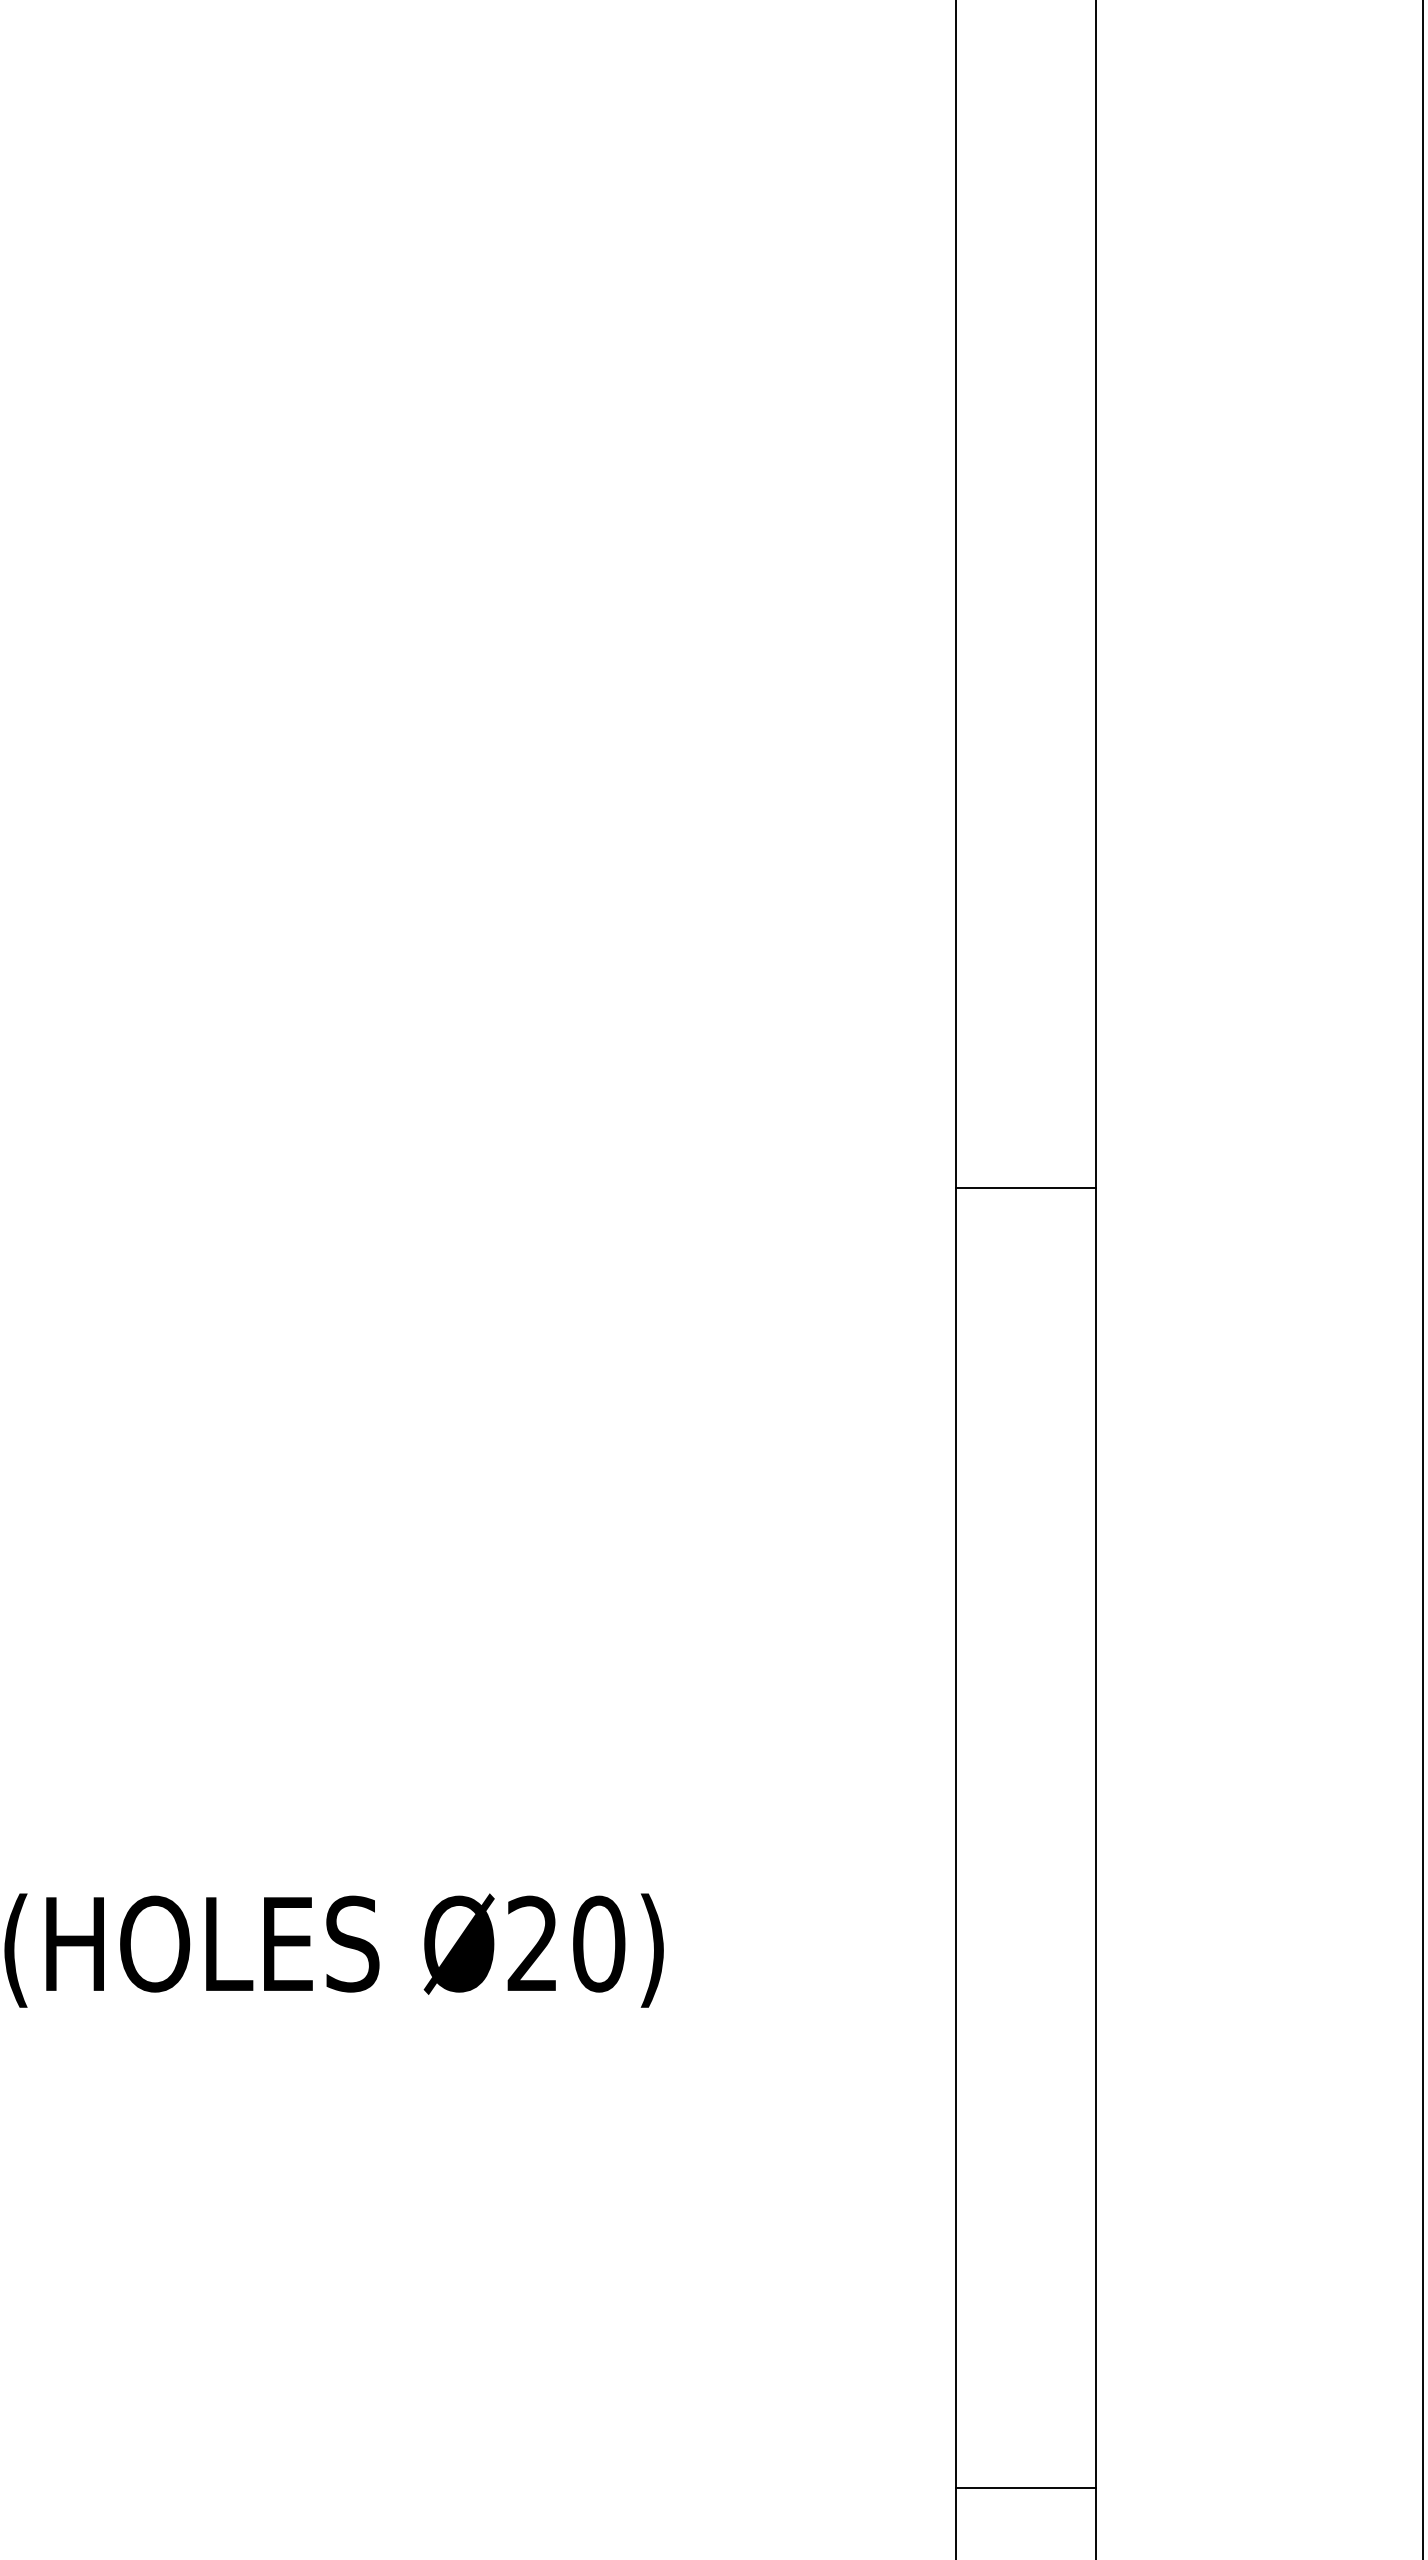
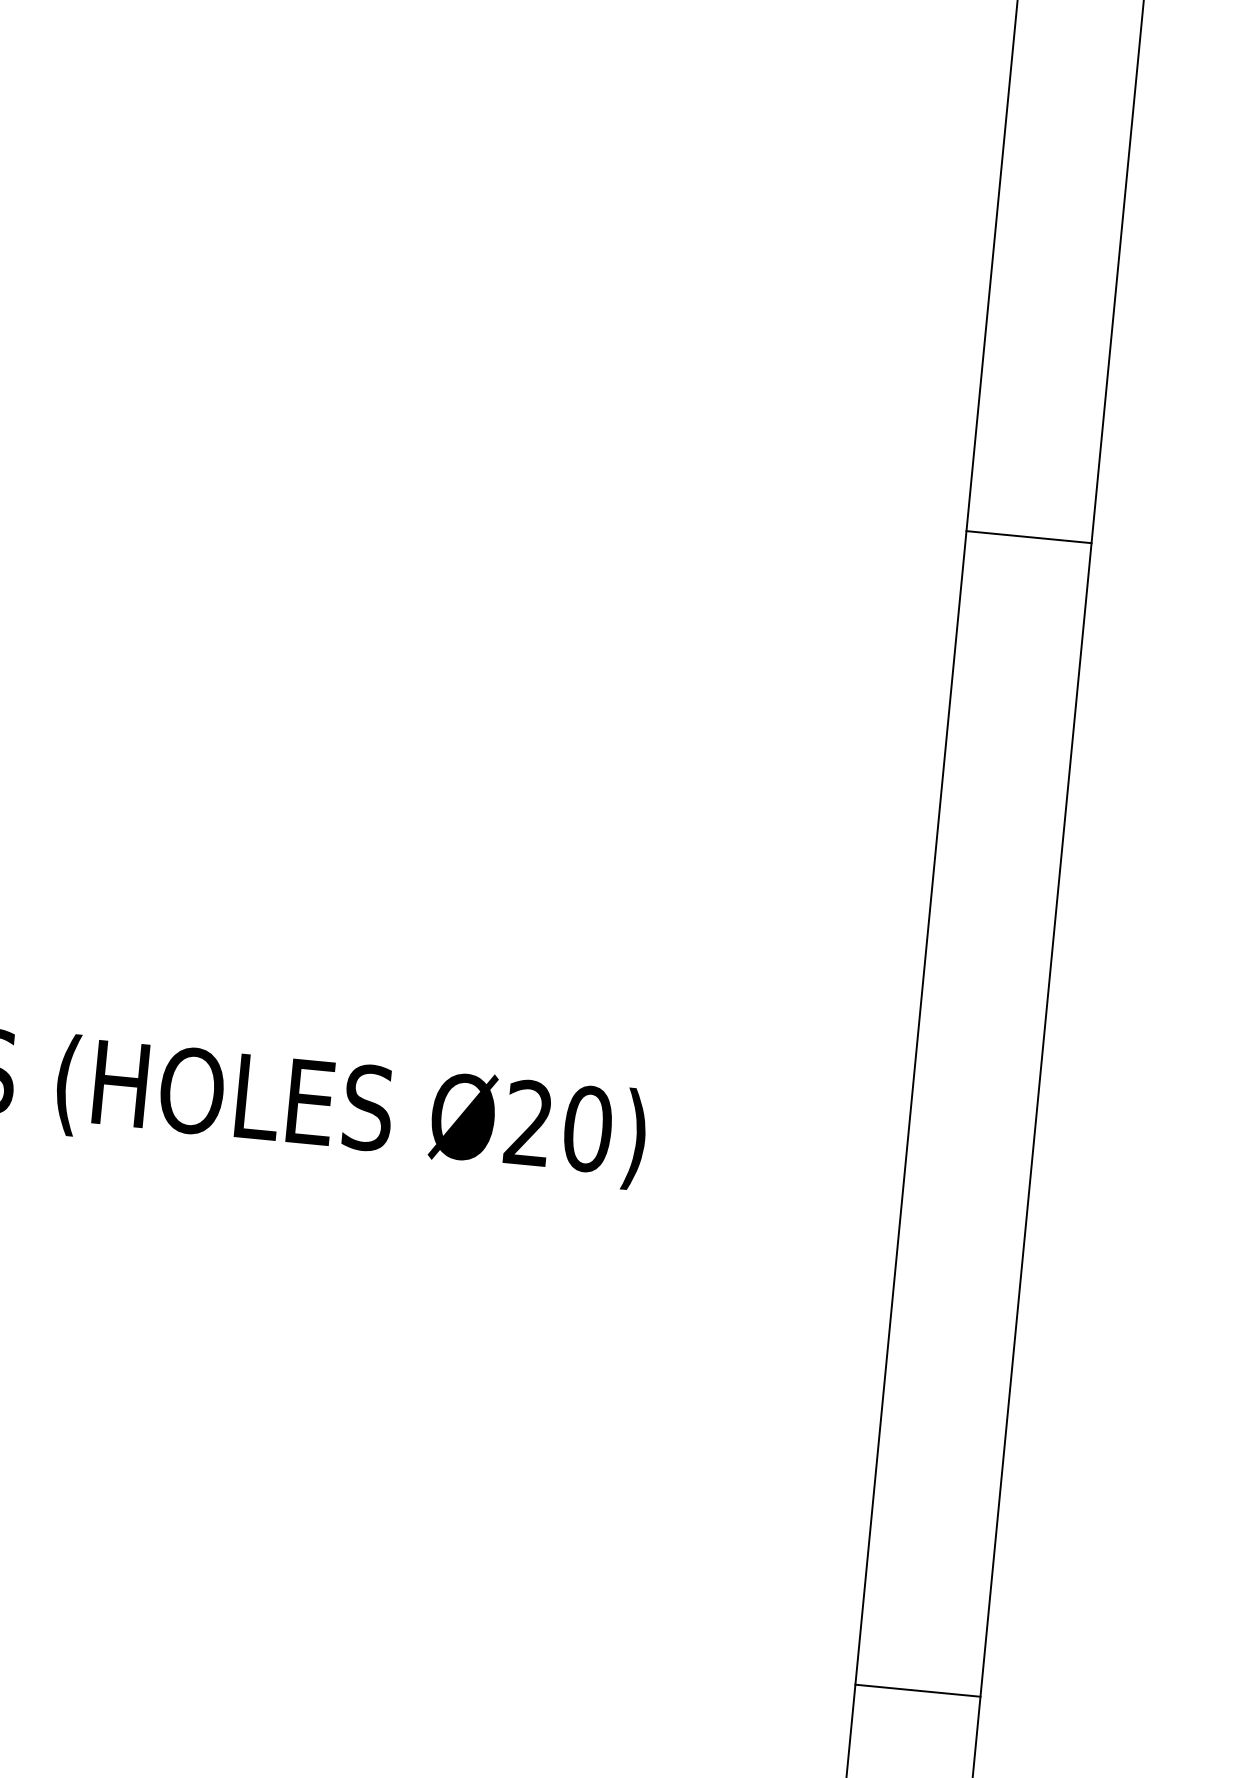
line: (1025, 1188) -> (1028, 537), moved
line: (1025, 2488) -> (917, 1691), moved

